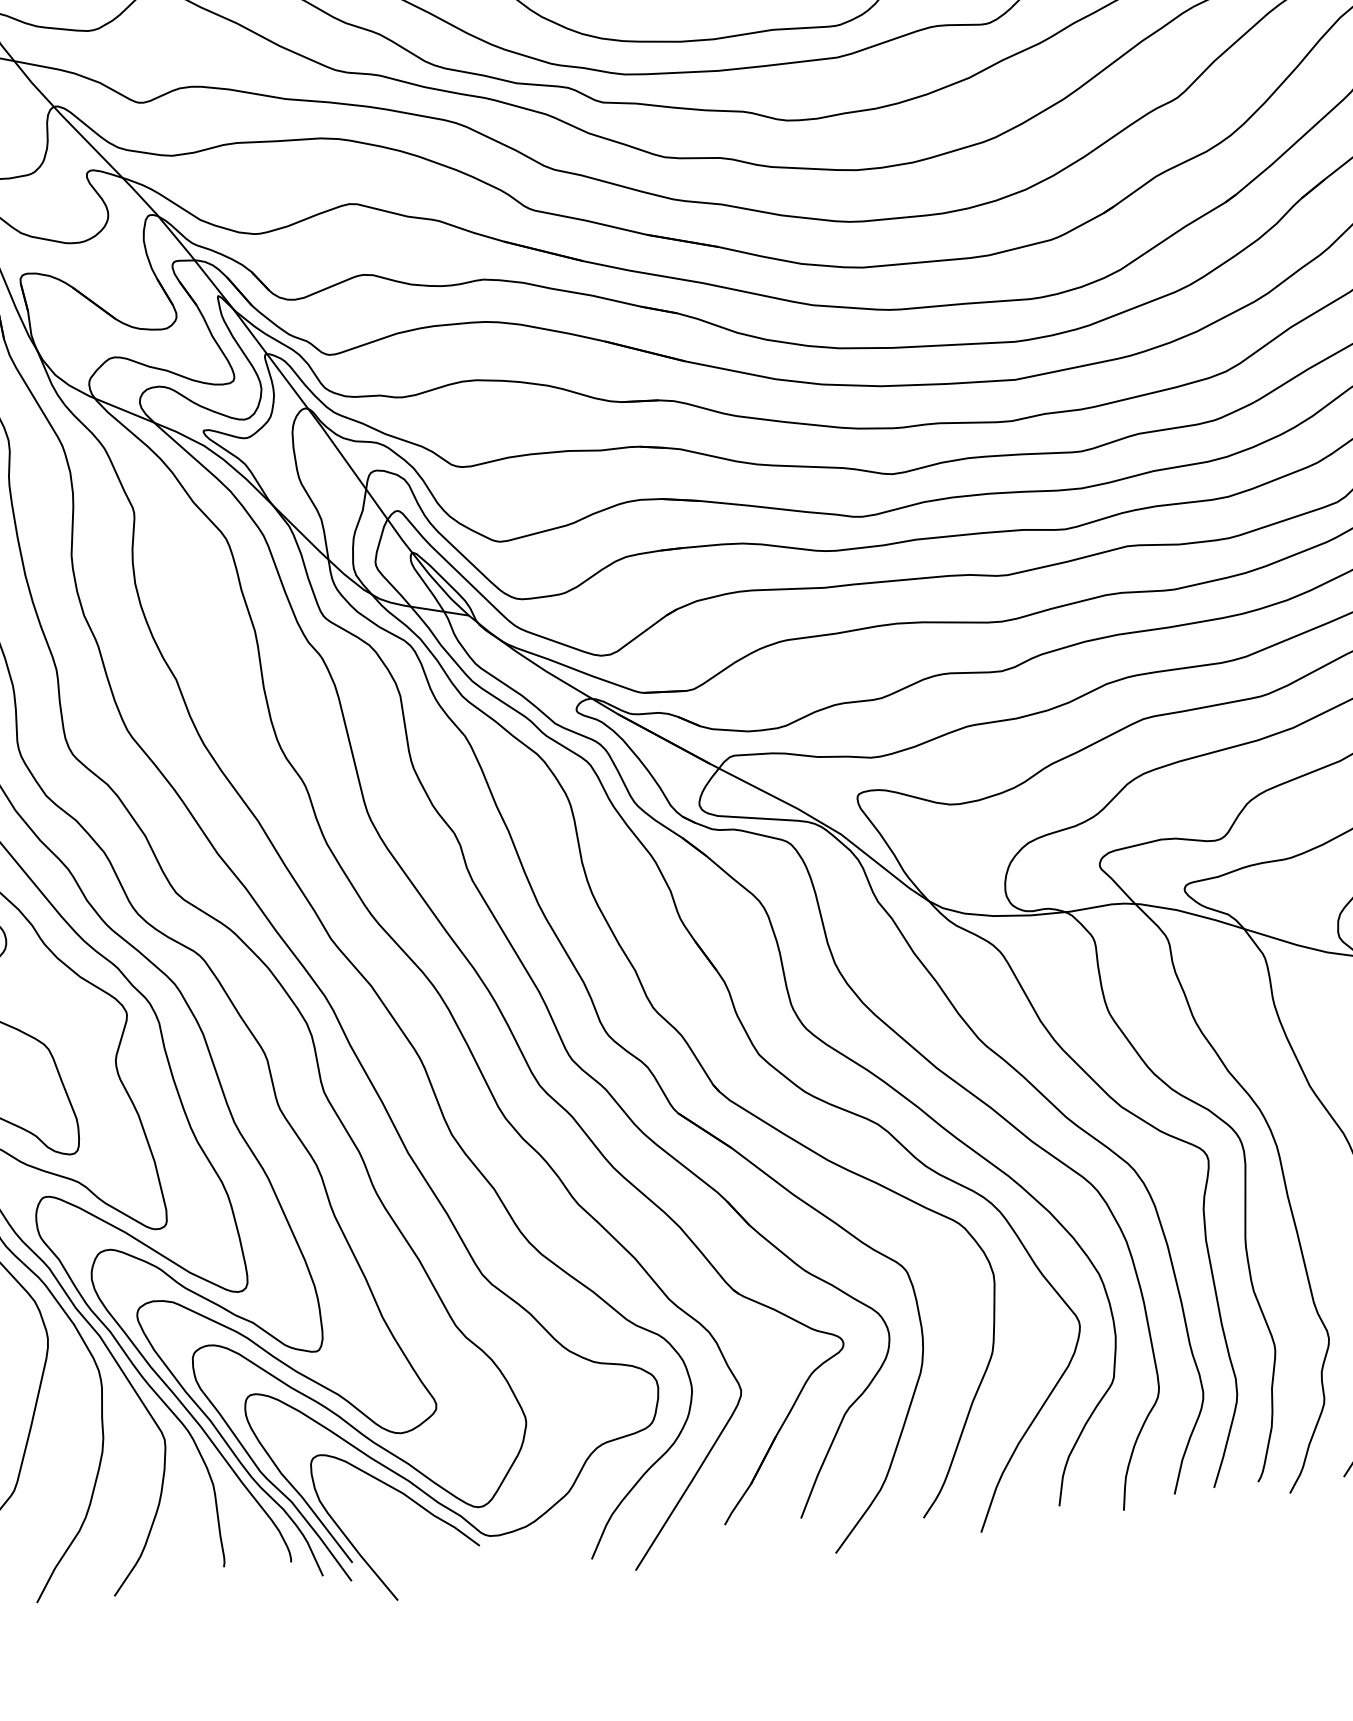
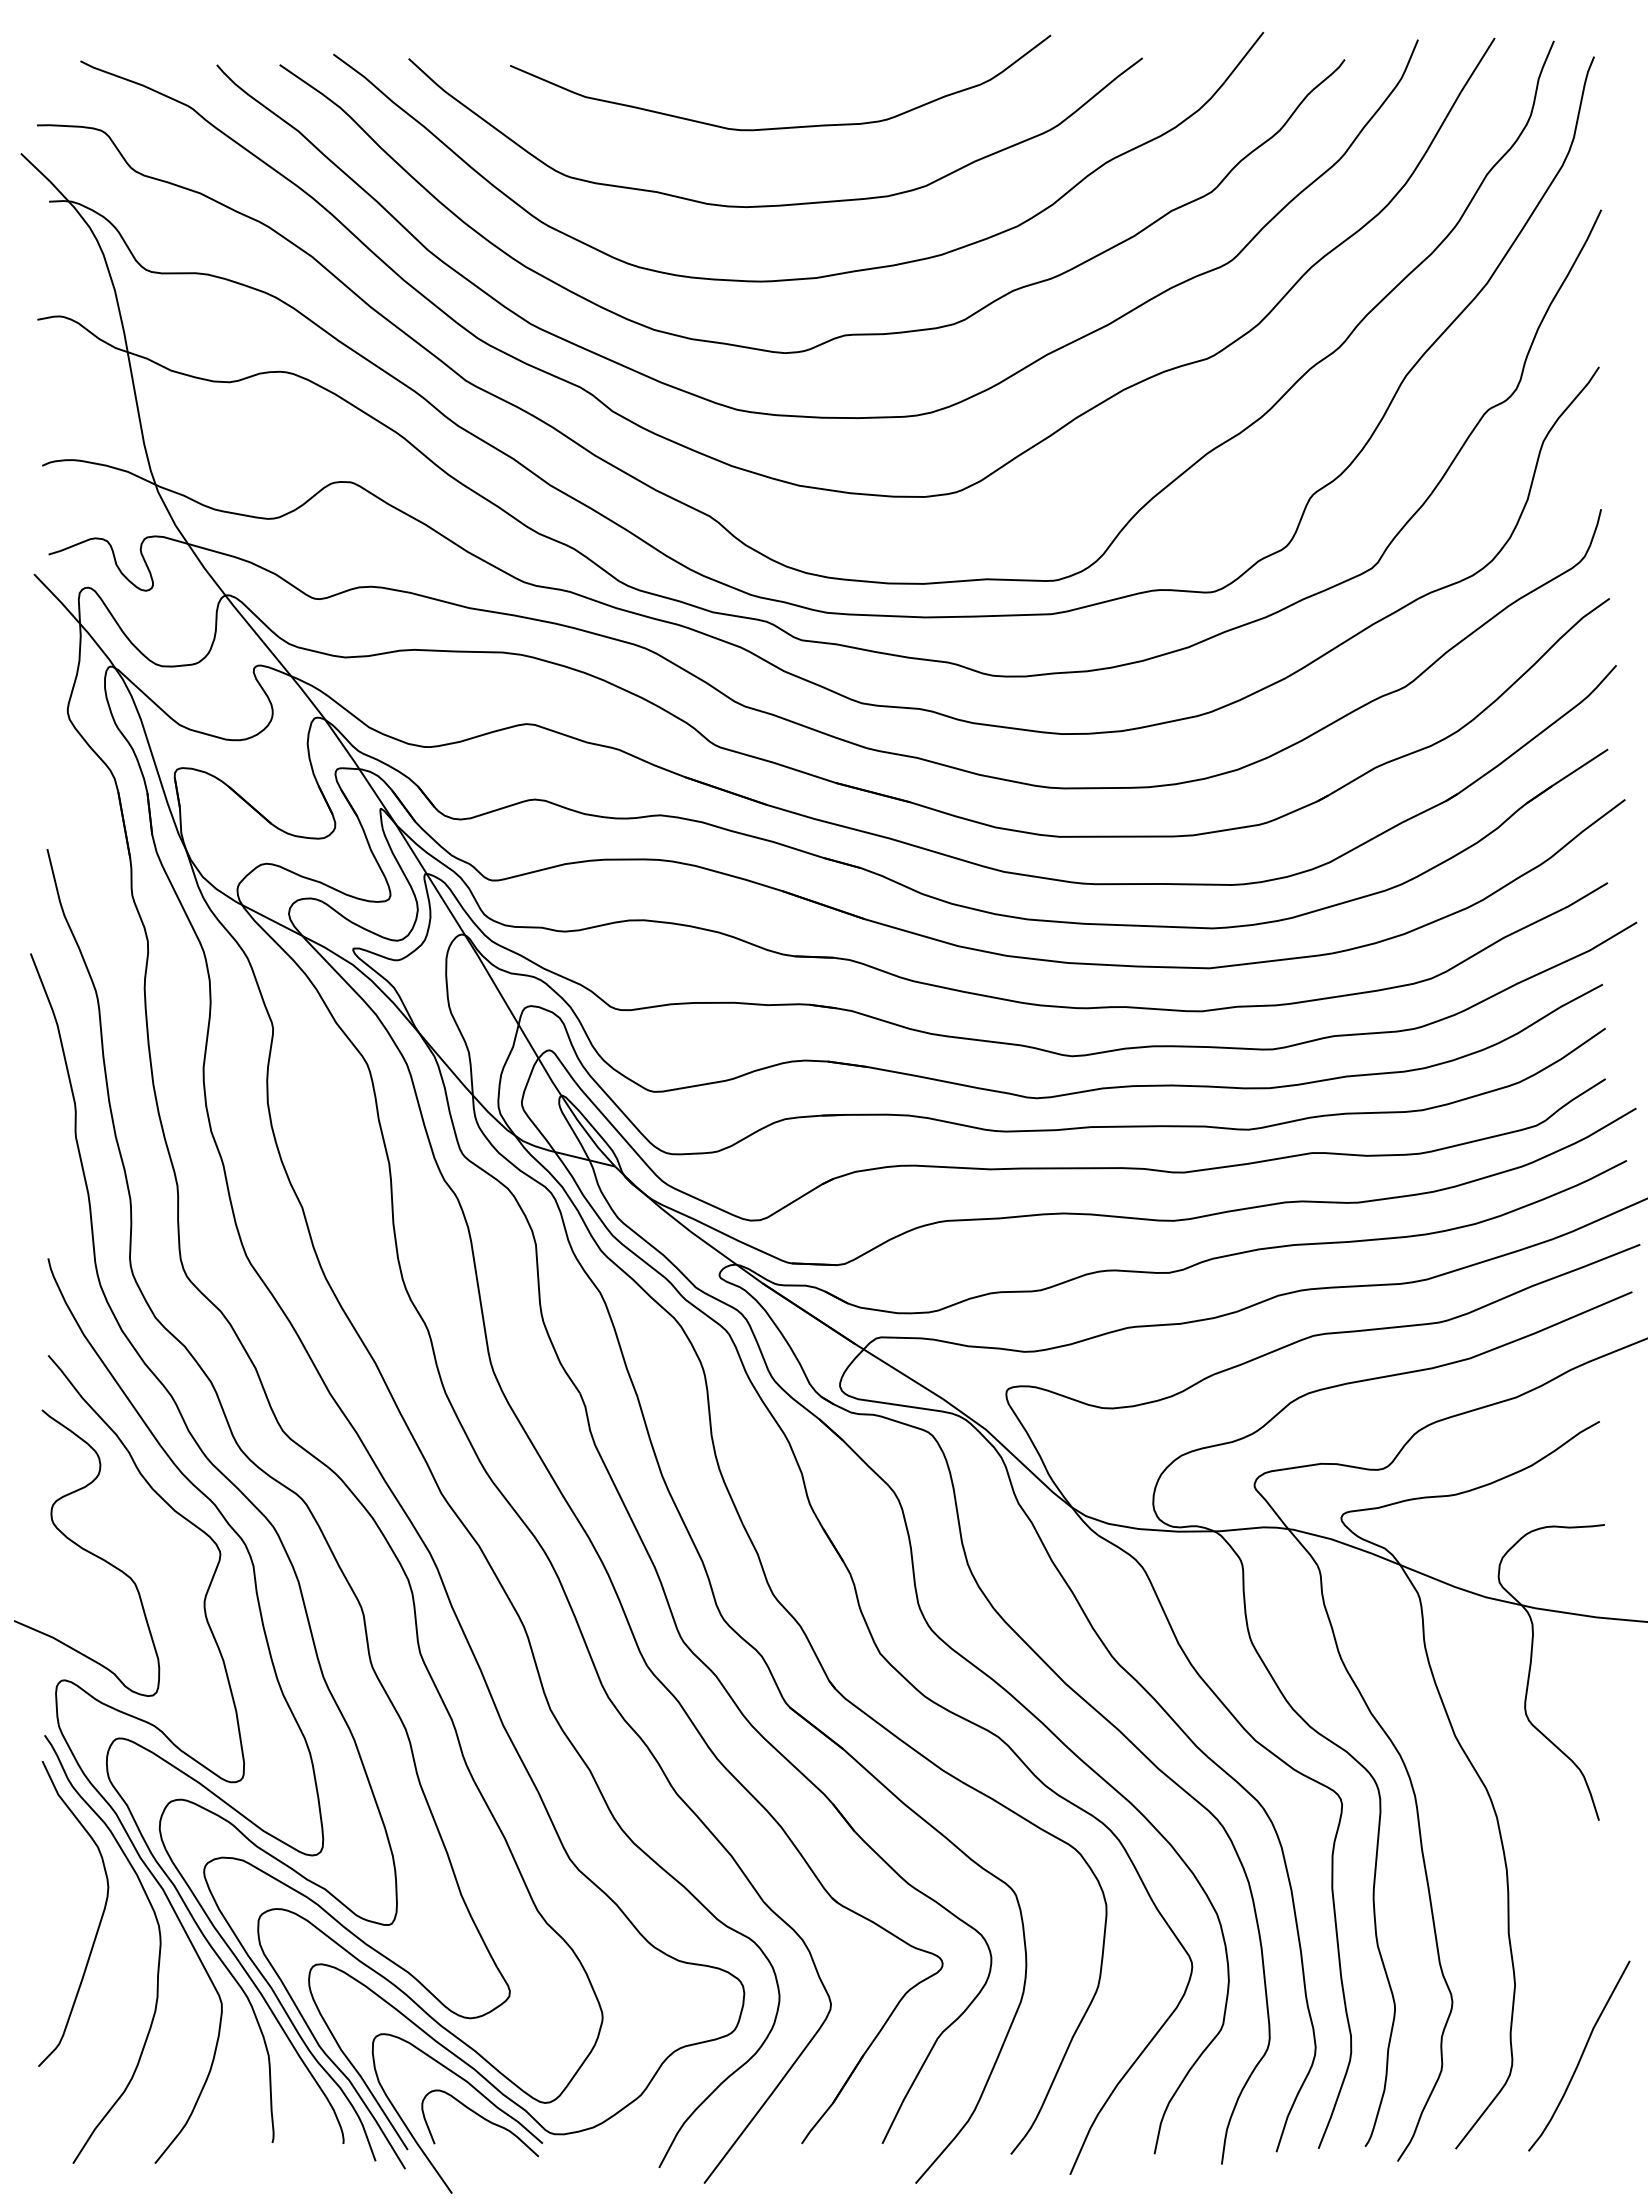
curve: (421, 1527) -> (483, 2119), added

